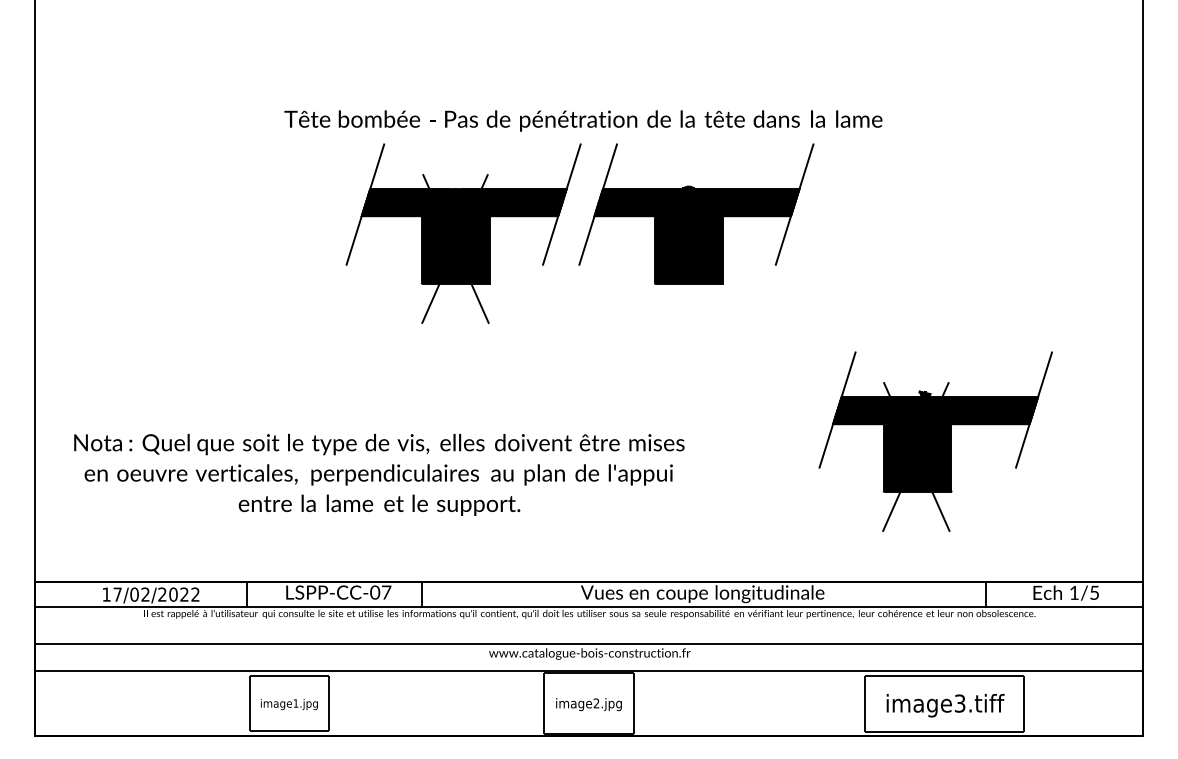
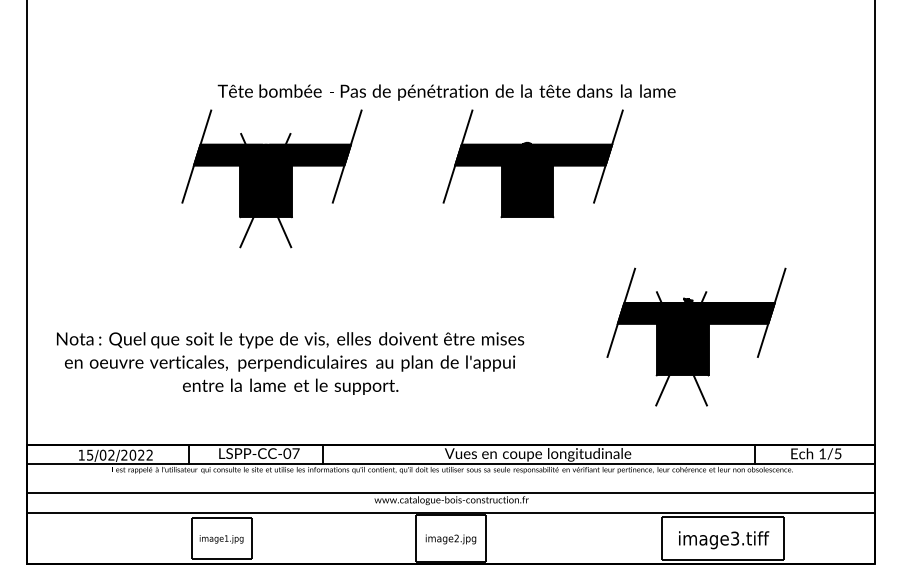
part: (462, 233) -> (271, 178), moved
part: (935, 440) -> (696, 336), moved
text: (118, 595) -> (90, 455), 17/02/2022 -> 15/02/2022

